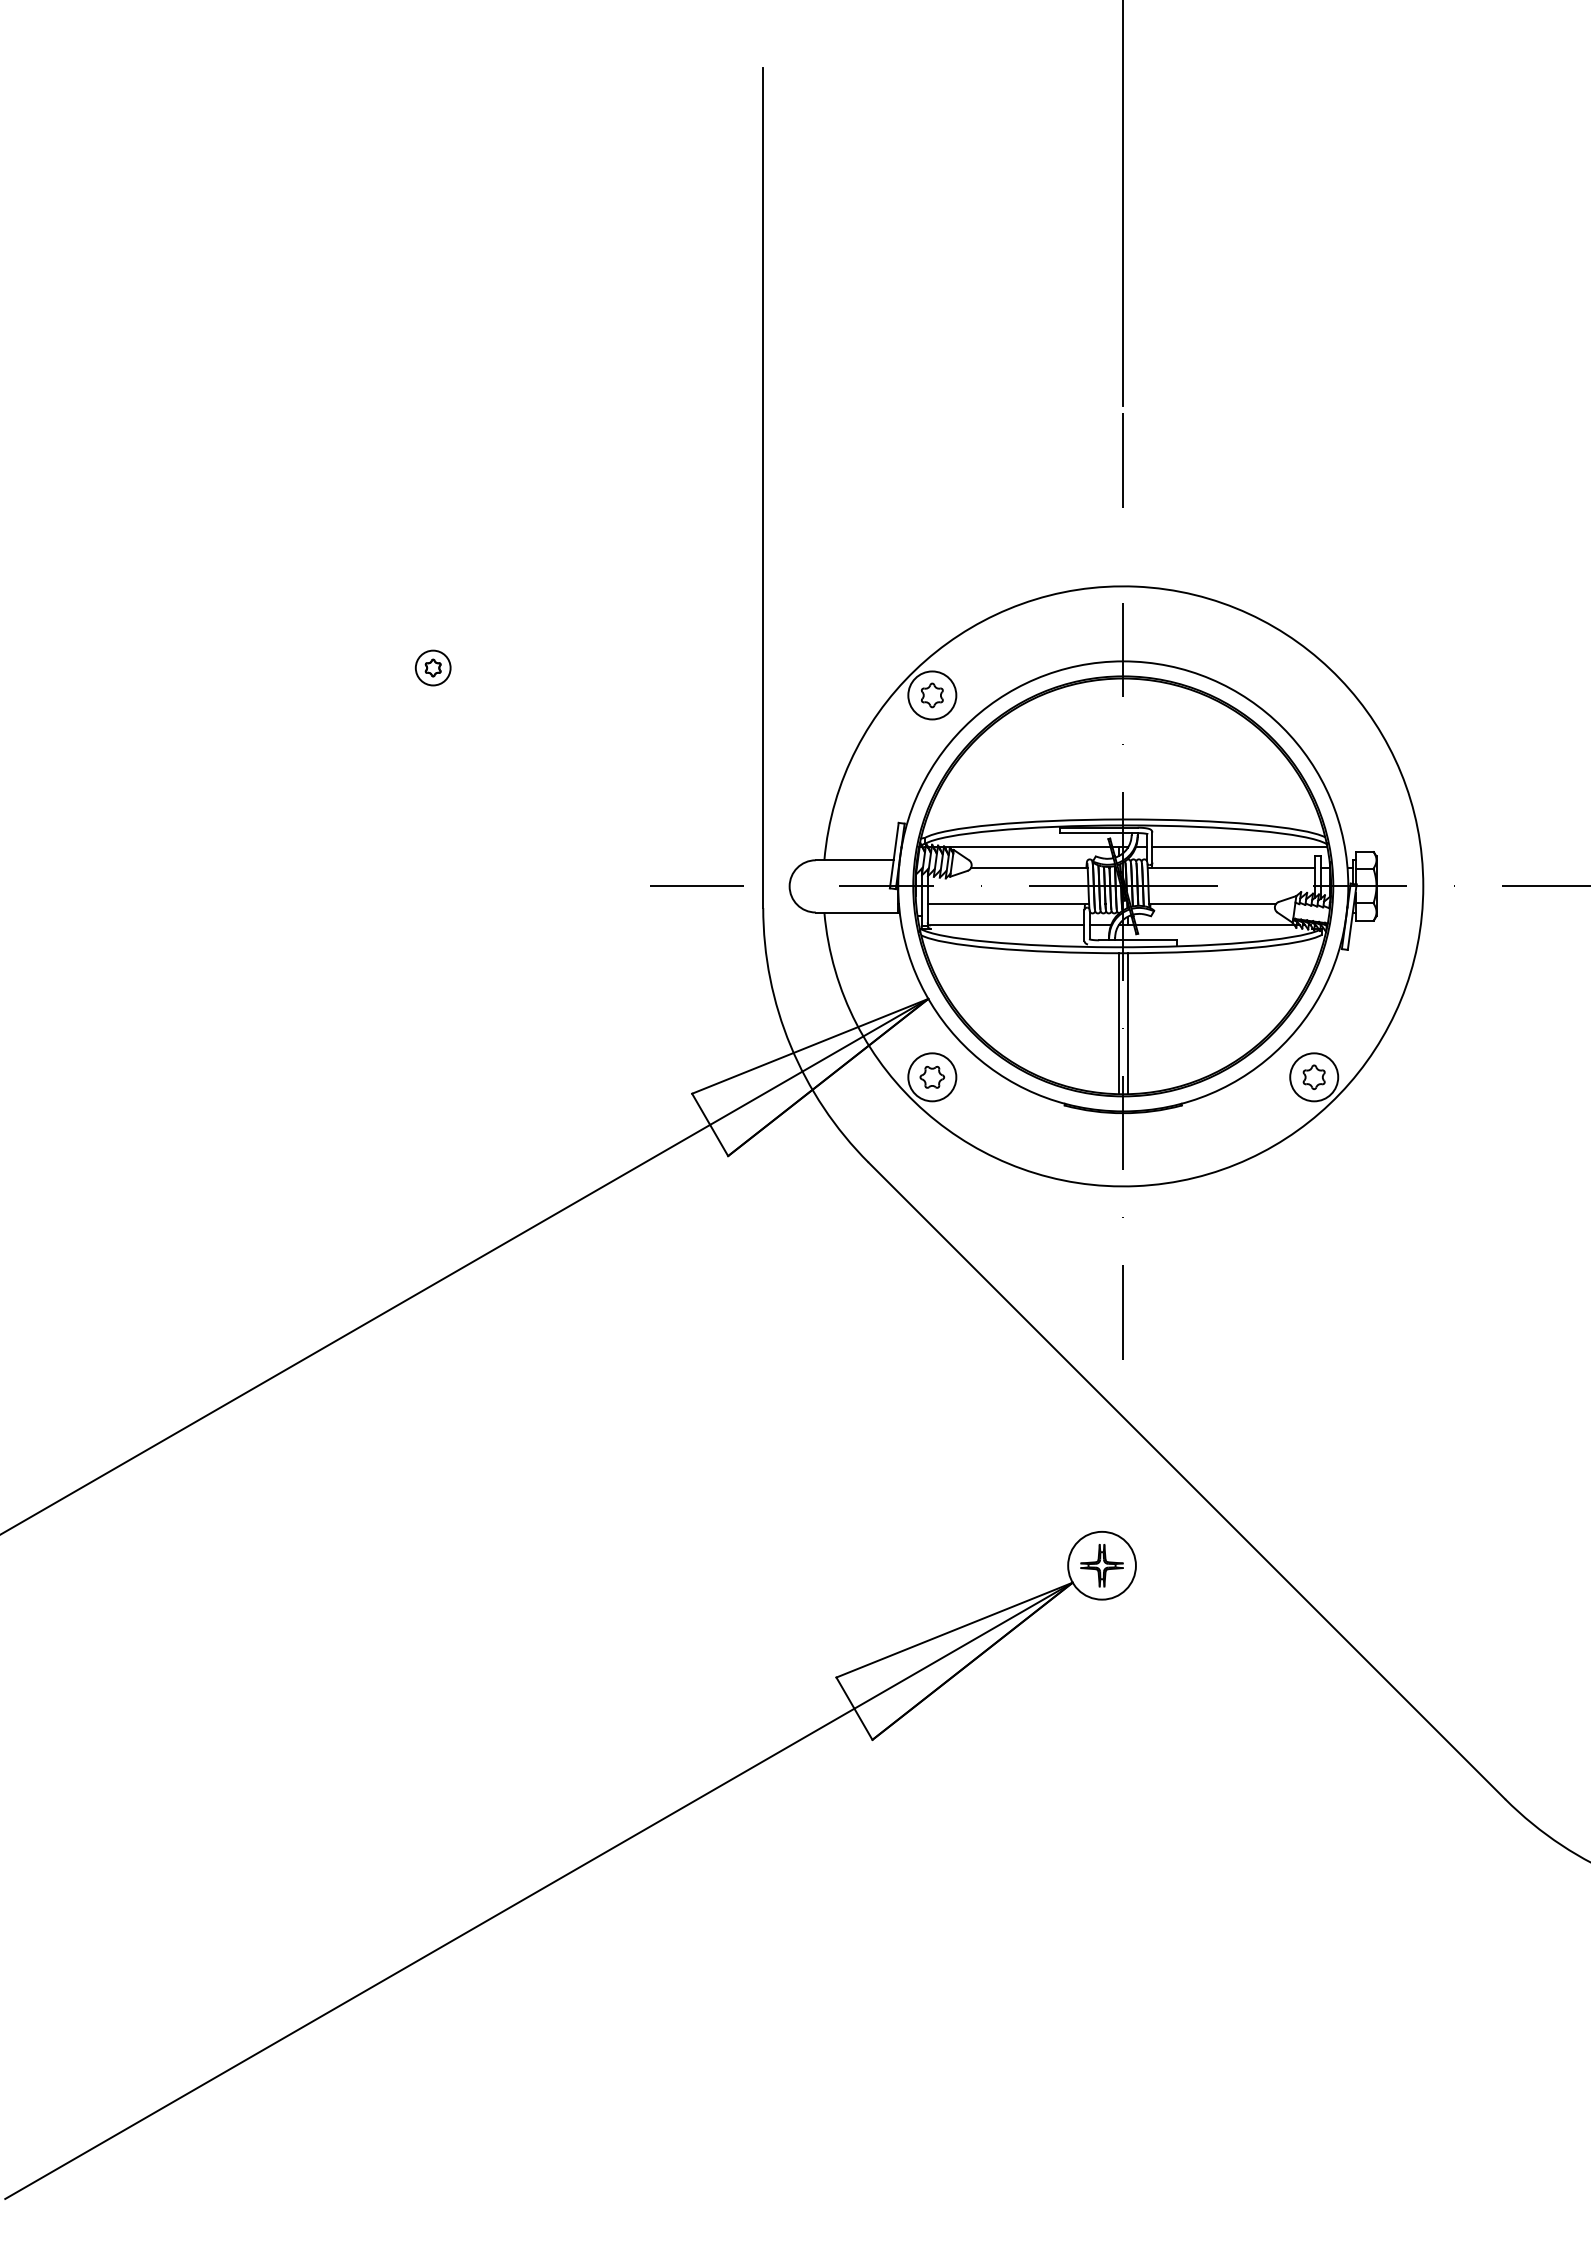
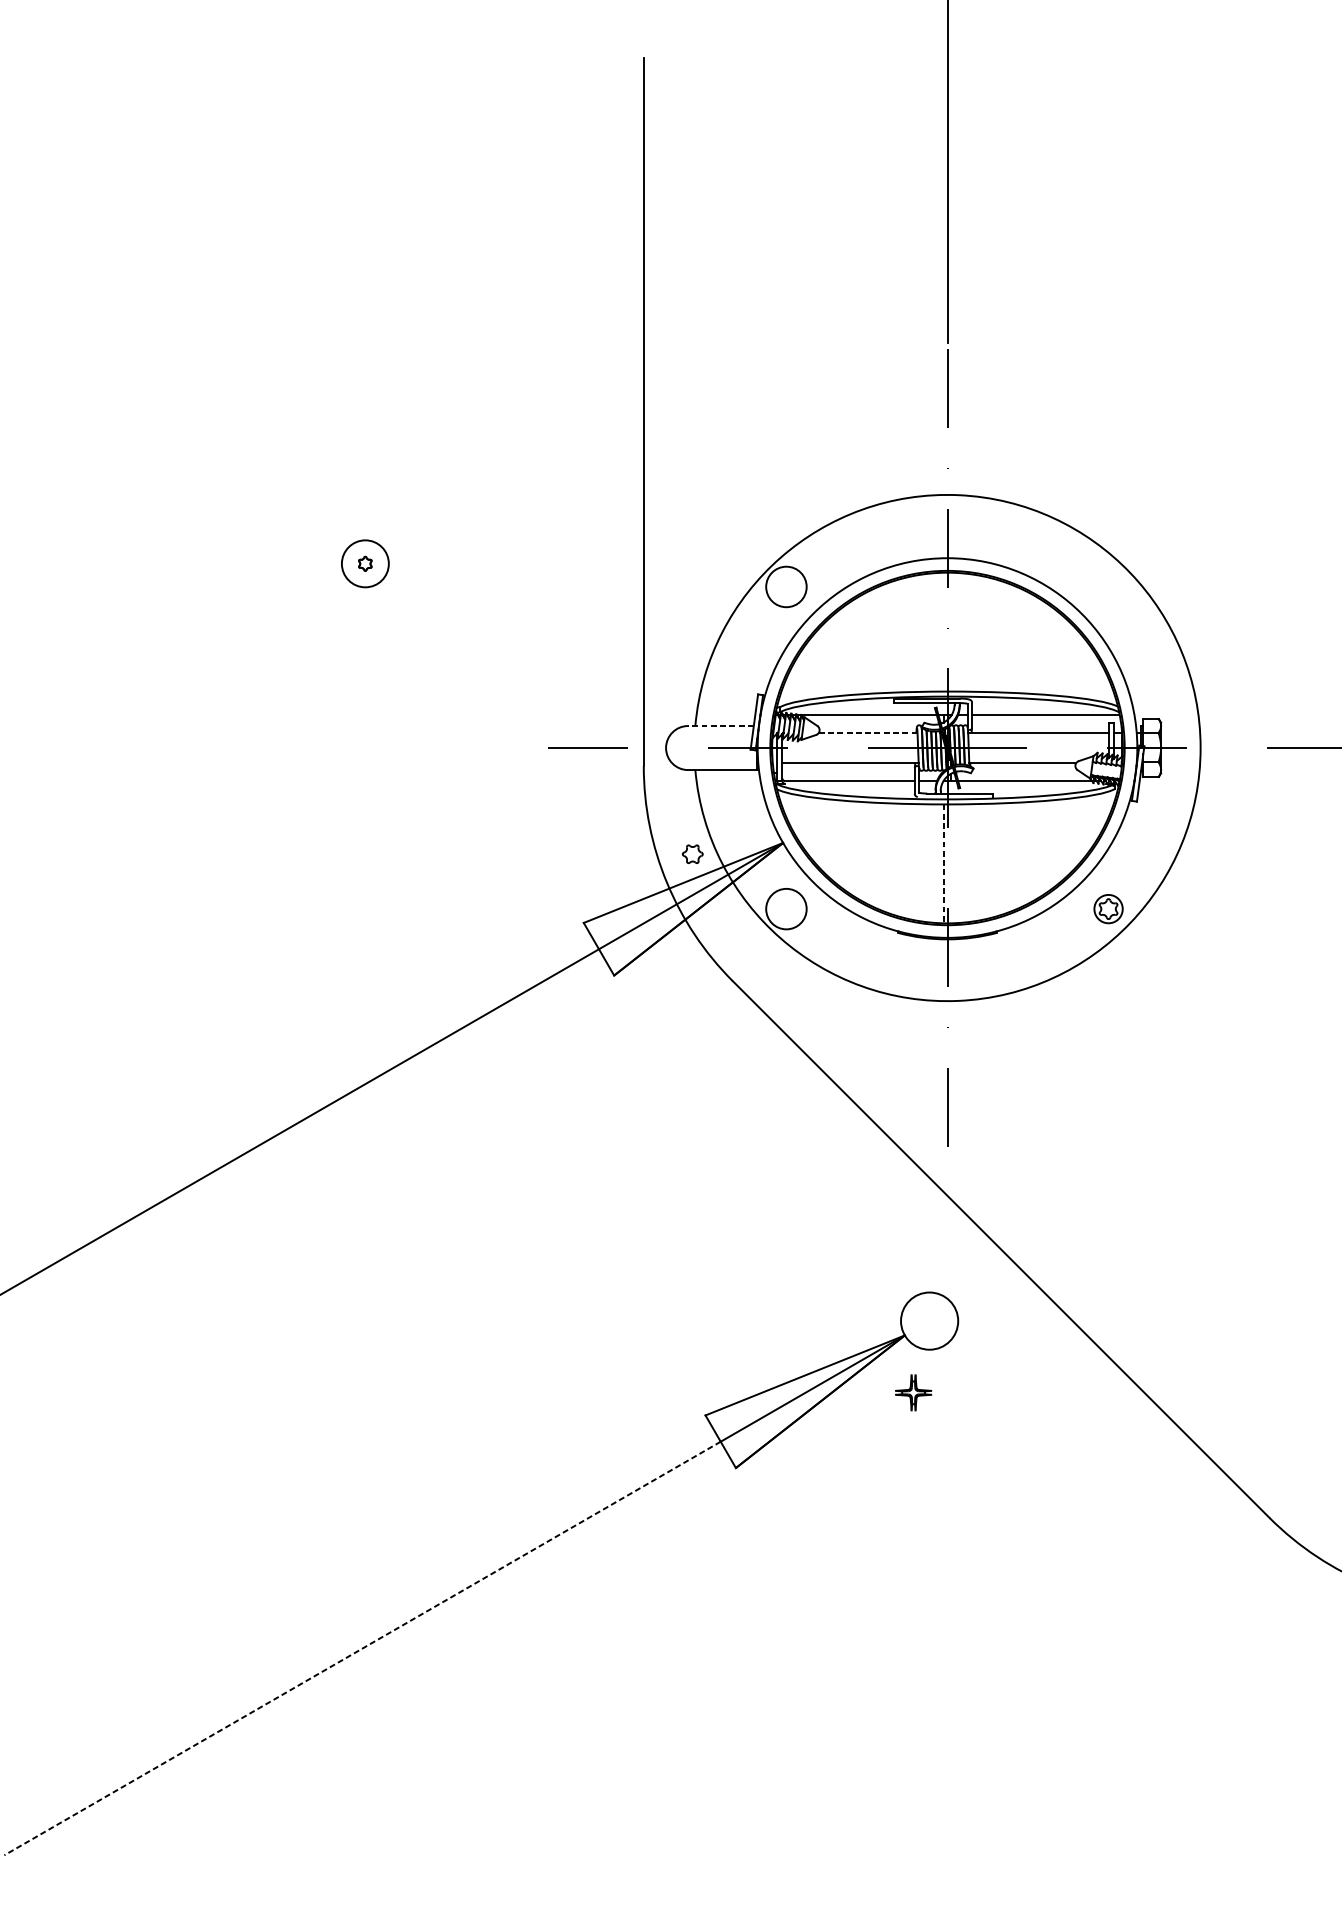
circle: (432, 667) -> (364, 563), size x1.6
part: (931, 695) -> (785, 587), removed
line: (854, 860) -> (720, 726), solid -> dashed
line: (1028, 868) -> (867, 732), solid -> dashed
line: (1127, 1023) -> (951, 863), removed
line: (1118, 1024) -> (943, 864), solid -> dashed
part: (932, 1076) -> (692, 853), moved
circle: (1314, 1077) -> (1108, 909), size x0.7
part: (1101, 1565) -> (913, 1392), moved
line: (429, 1954) -> (362, 1649), solid -> dashed

